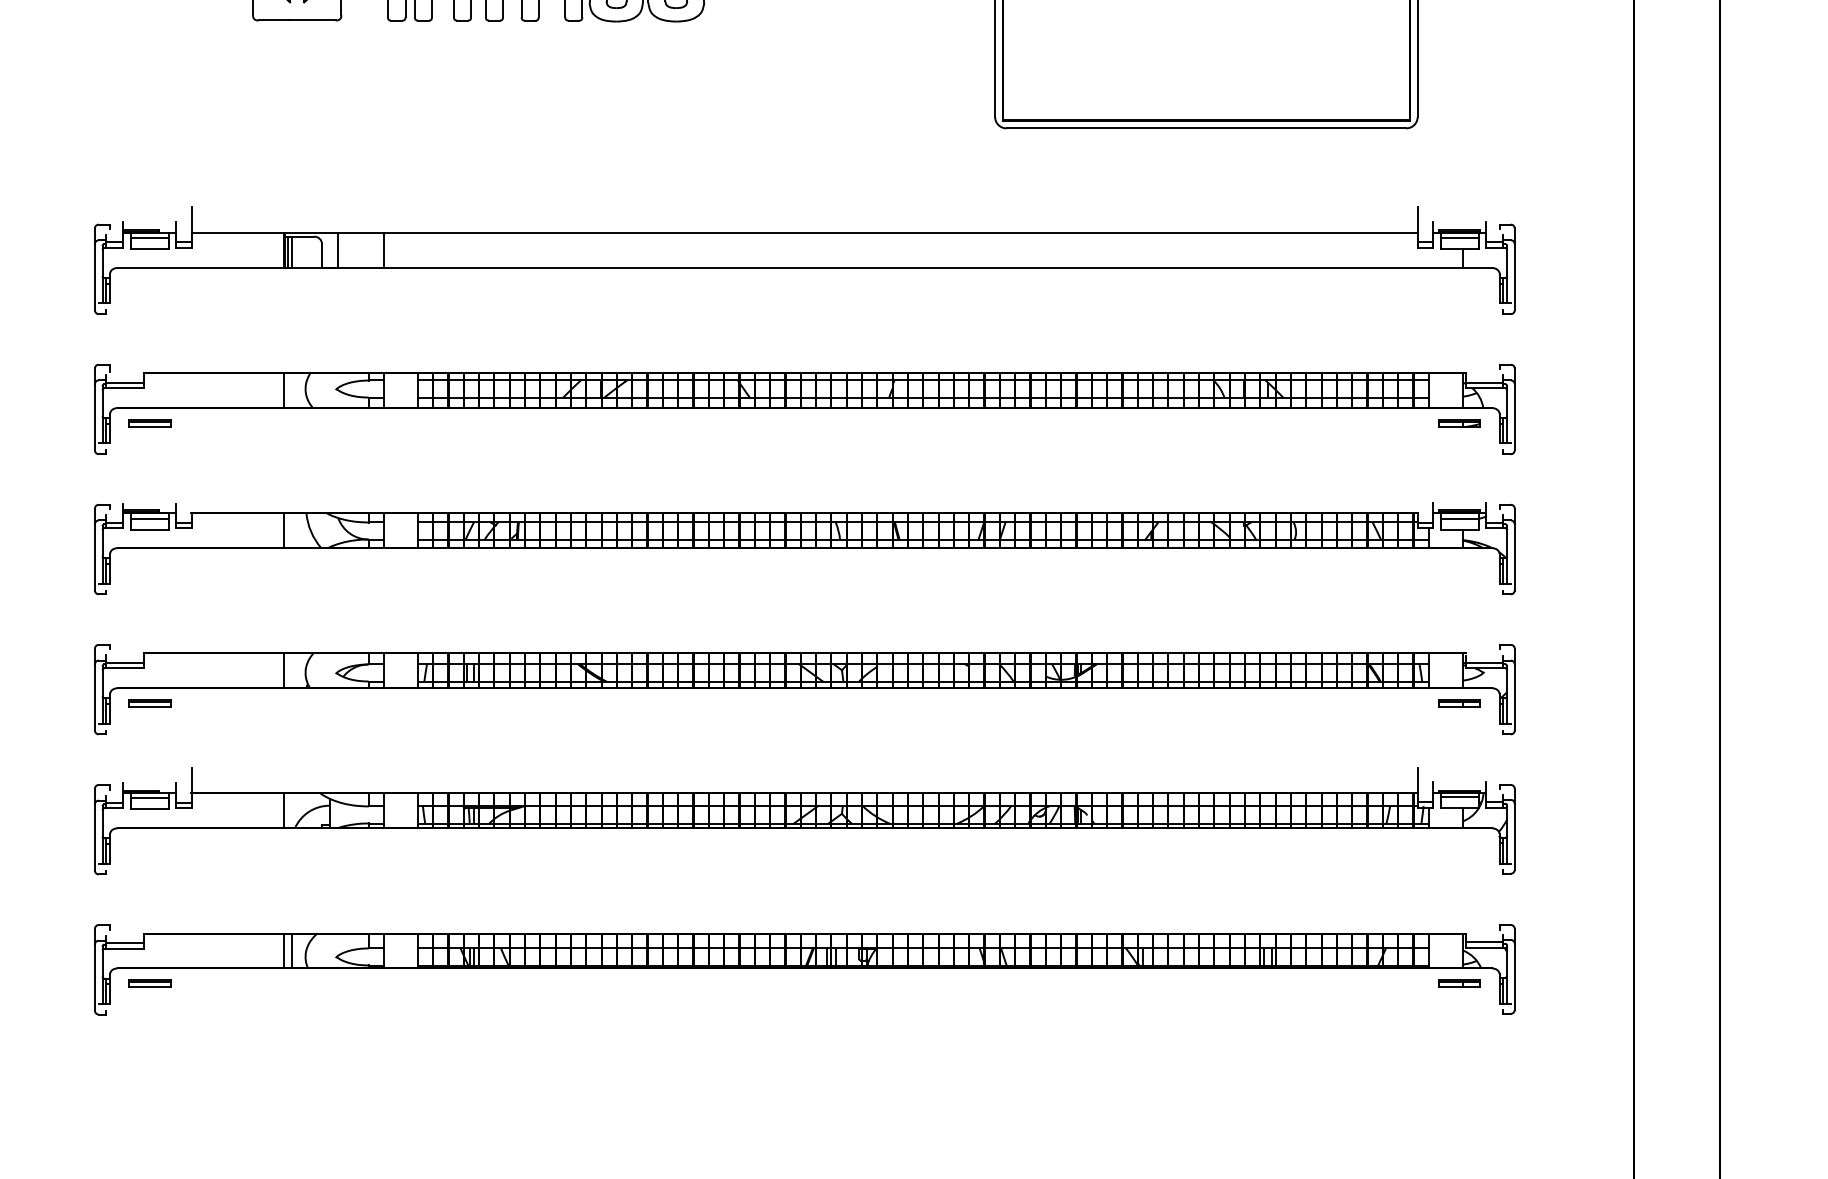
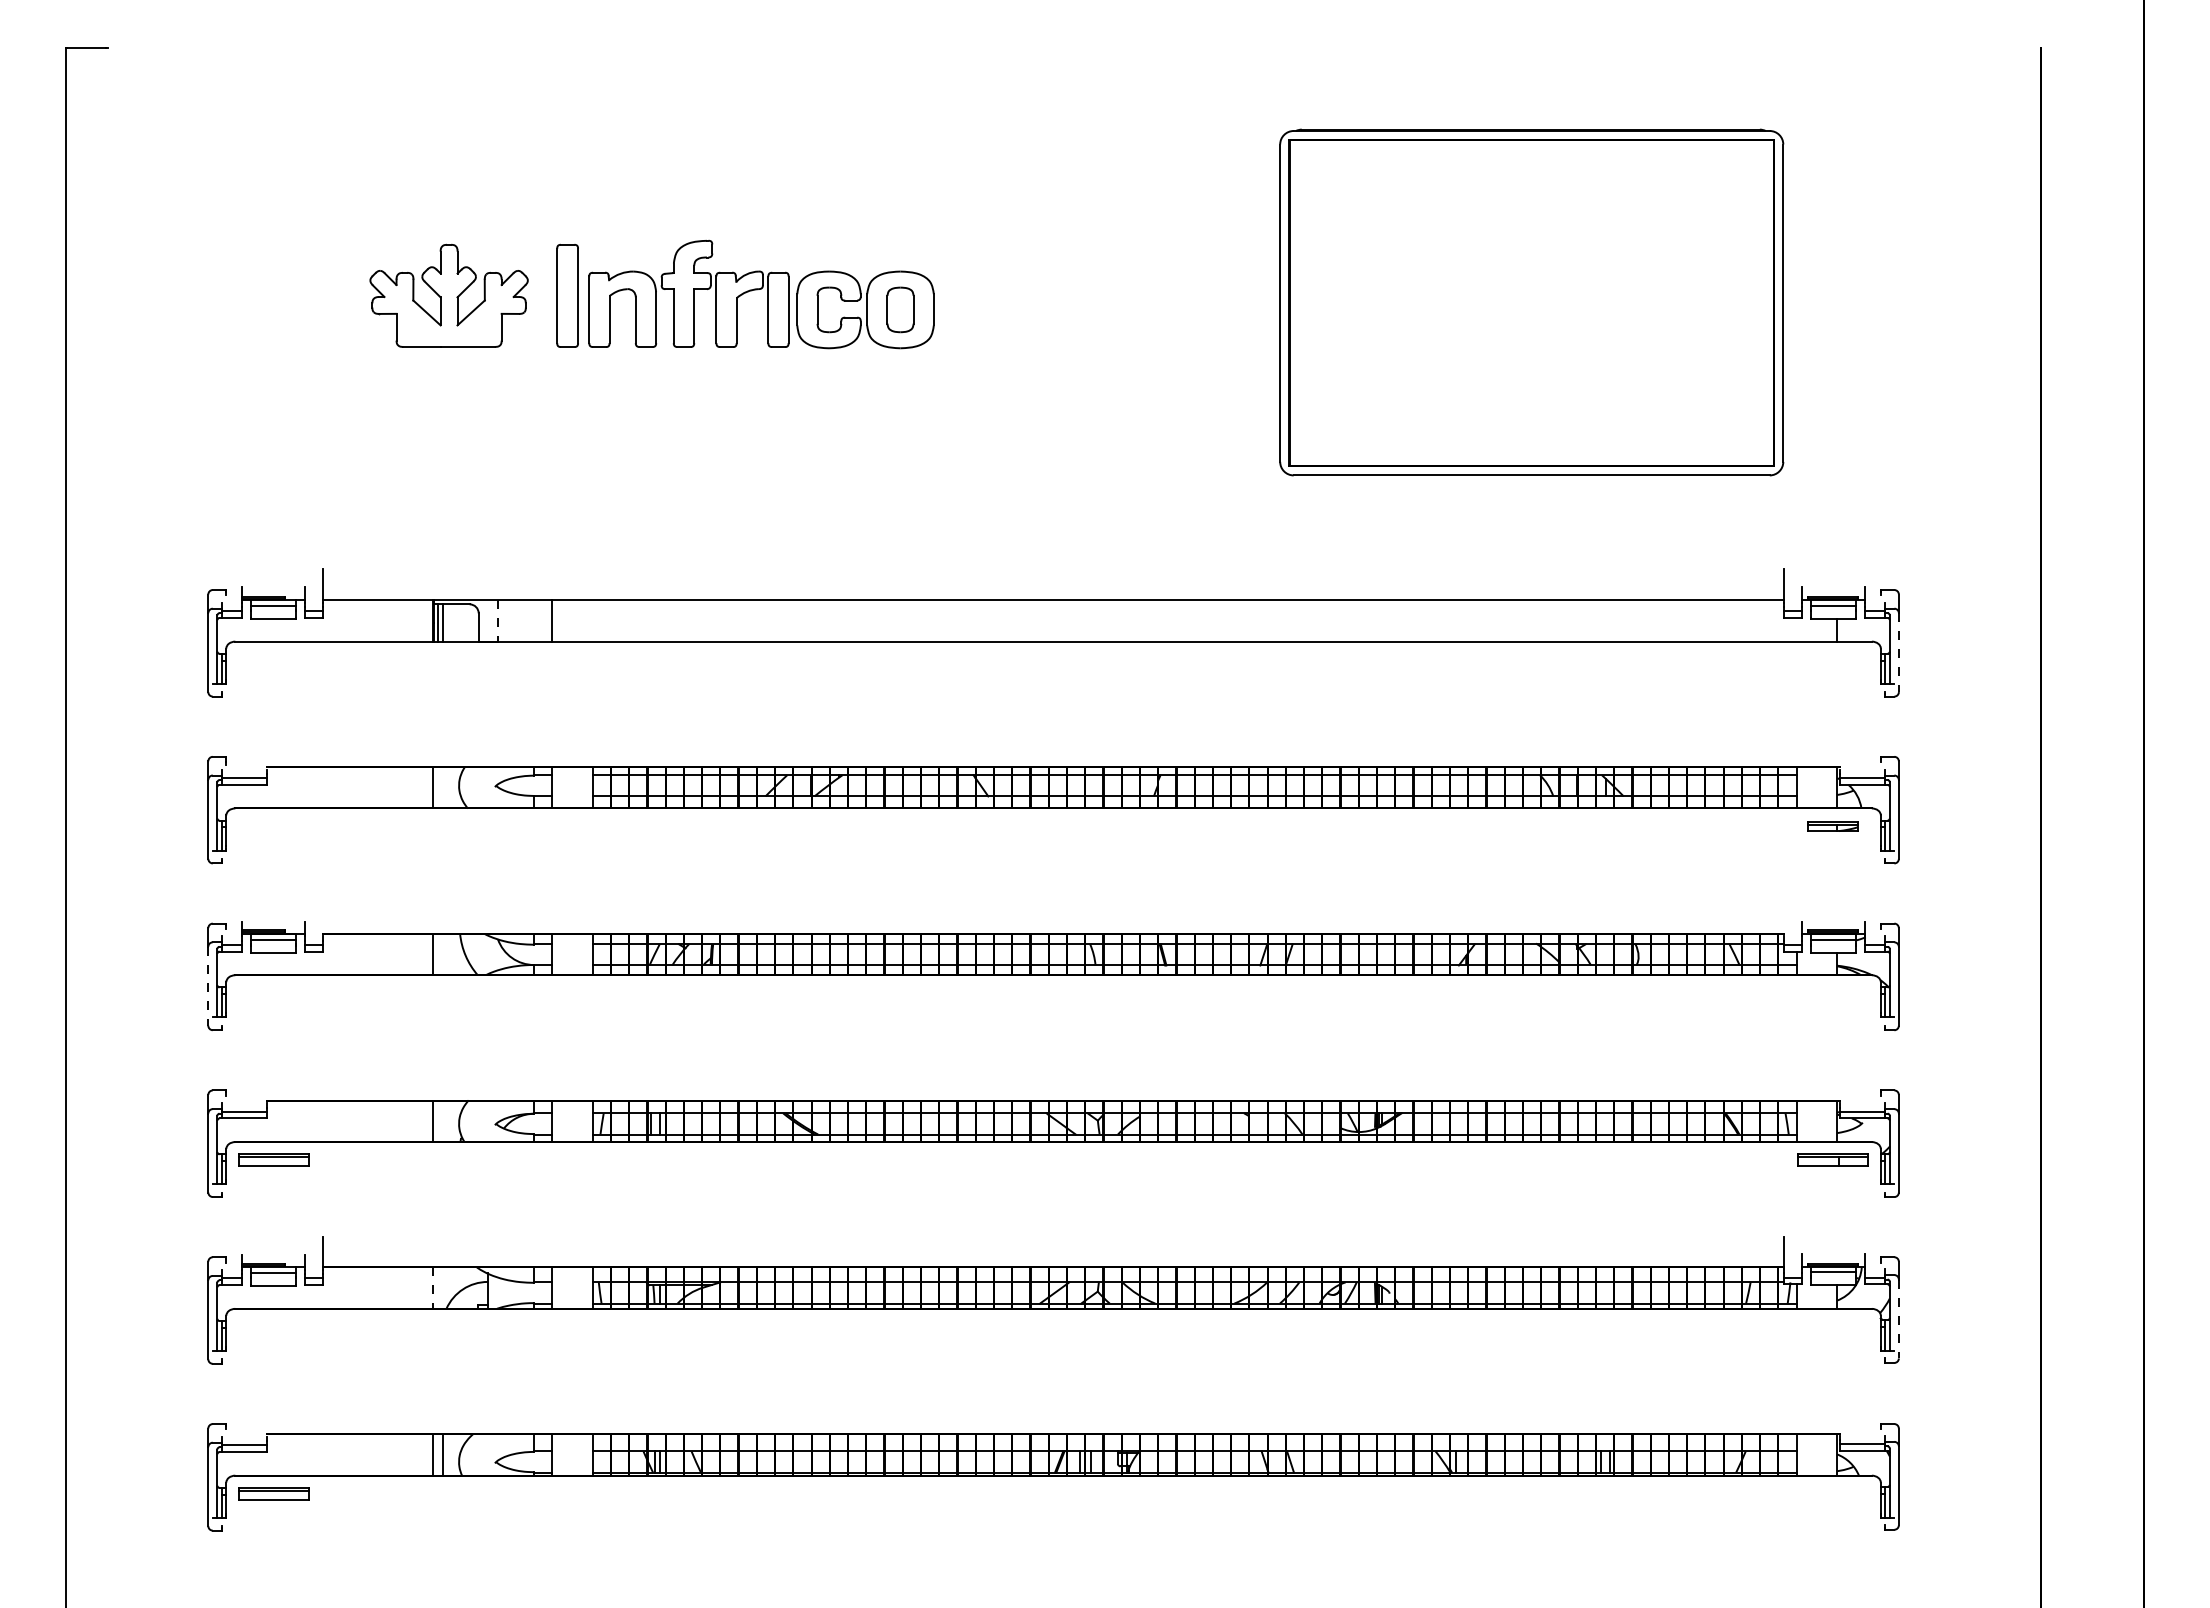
line: (338, 250) -> (498, 620), solid -> dashed
line: (1514, 277) -> (1898, 653), solid -> dashed
part: (149, 423) -> (273, 826), removed
line: (95, 557) -> (208, 986), solid -> dashed
part: (149, 702) -> (273, 1159), size x1.4
part: (1458, 703) -> (1832, 1160), size x1.4
line: (284, 811) -> (433, 1288), solid -> dashed
line: (1514, 837) -> (1898, 1319), solid -> dashed
part: (149, 983) -> (273, 1493), size x1.4
part: (1458, 983) -> (1832, 1493), removed

